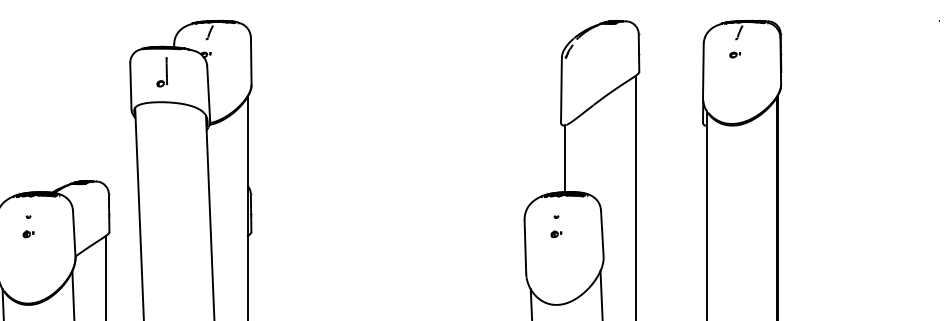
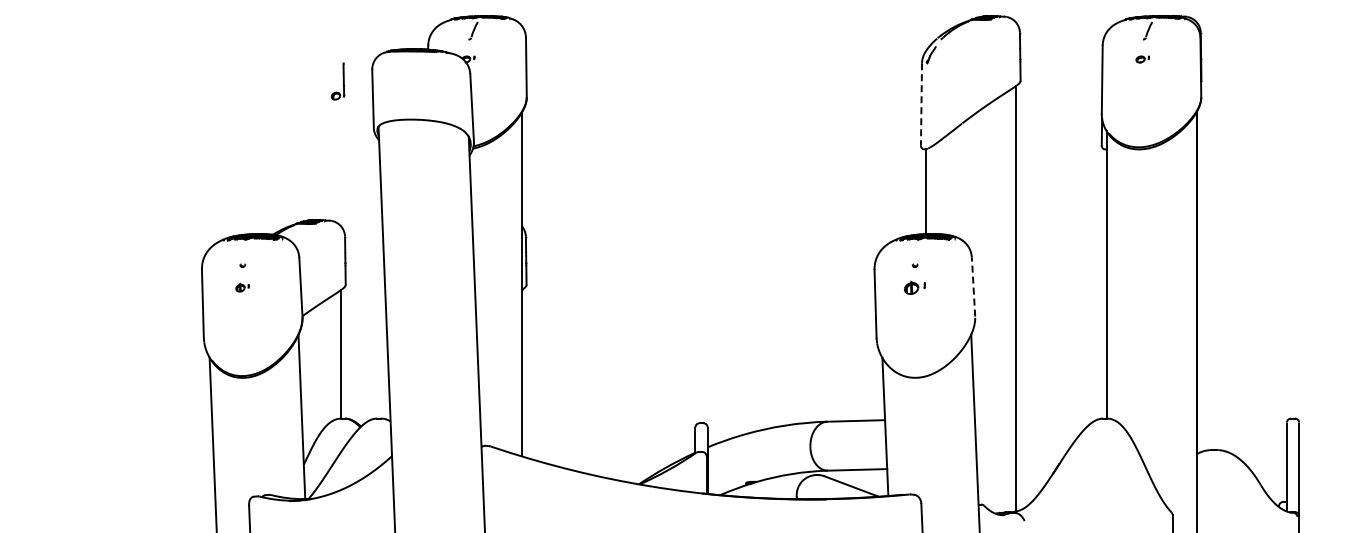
part: (161, 72) -> (337, 81), moved
line: (561, 90) -> (921, 104), solid -> dashed
part: (555, 234) -> (914, 287), size x1.6
line: (602, 234) -> (973, 287), solid -> dashed

